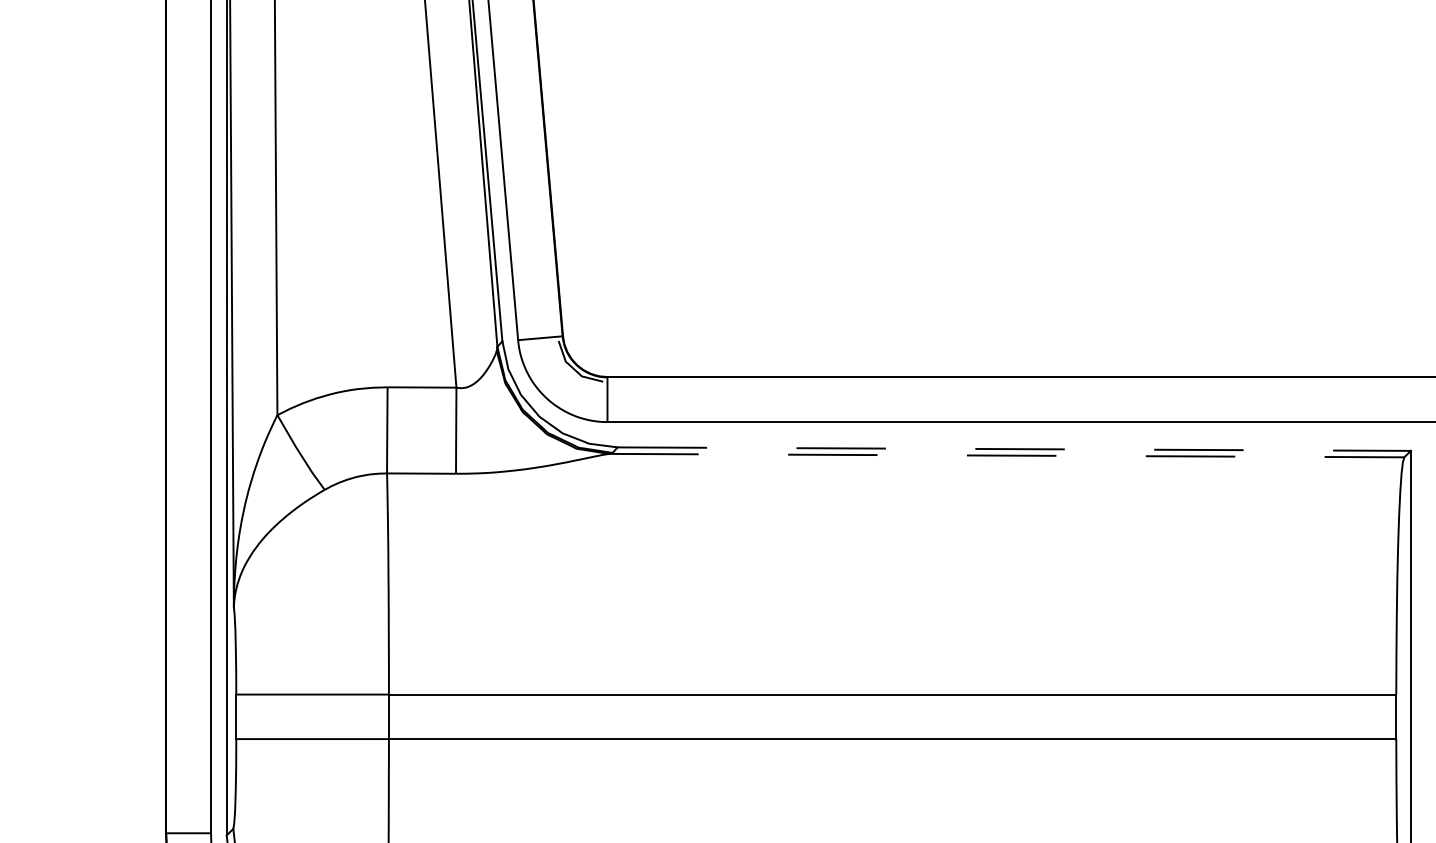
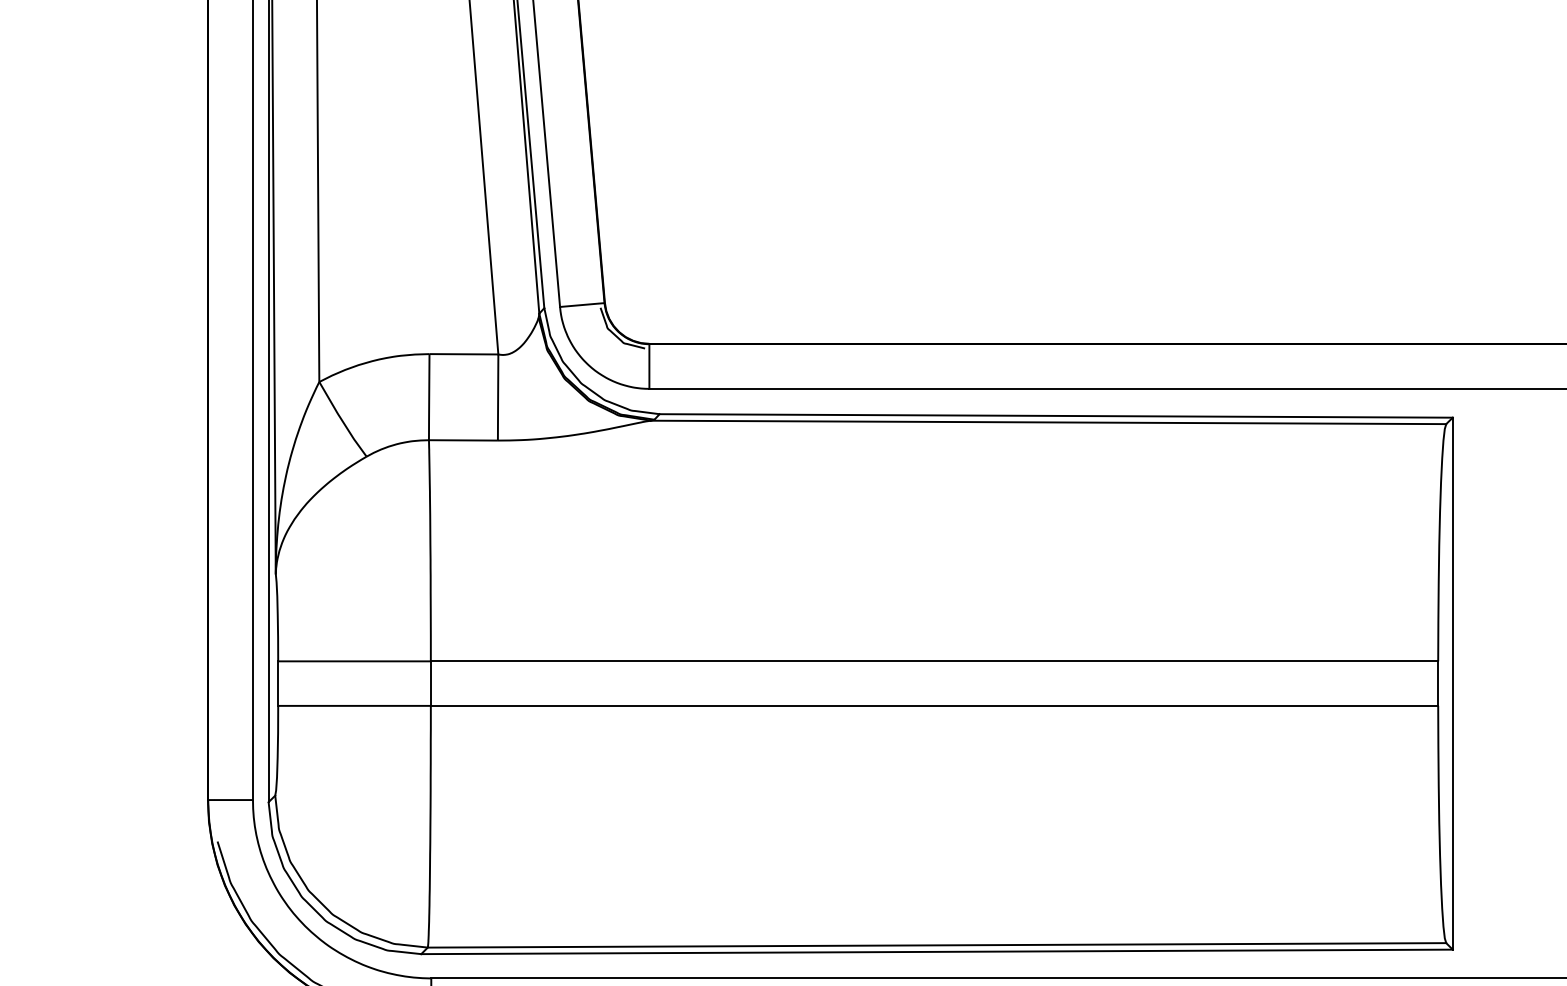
line: (1014, 448) -> (1056, 415), dashed -> solid
line: (1006, 455) -> (1048, 422), dashed -> solid

